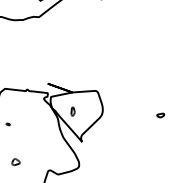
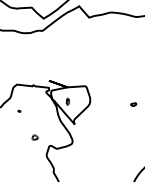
part: (15, 162) -> (34, 137), moved

